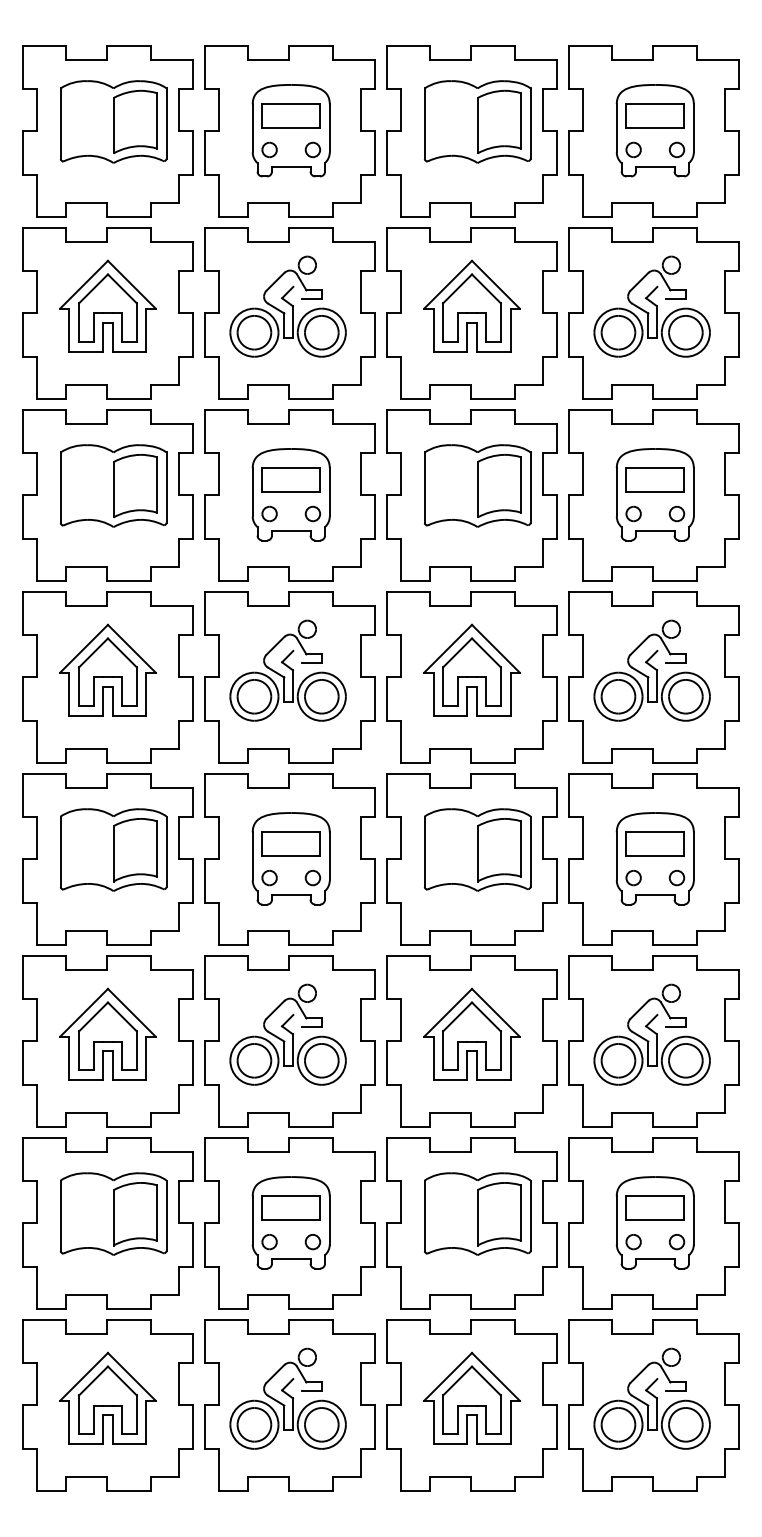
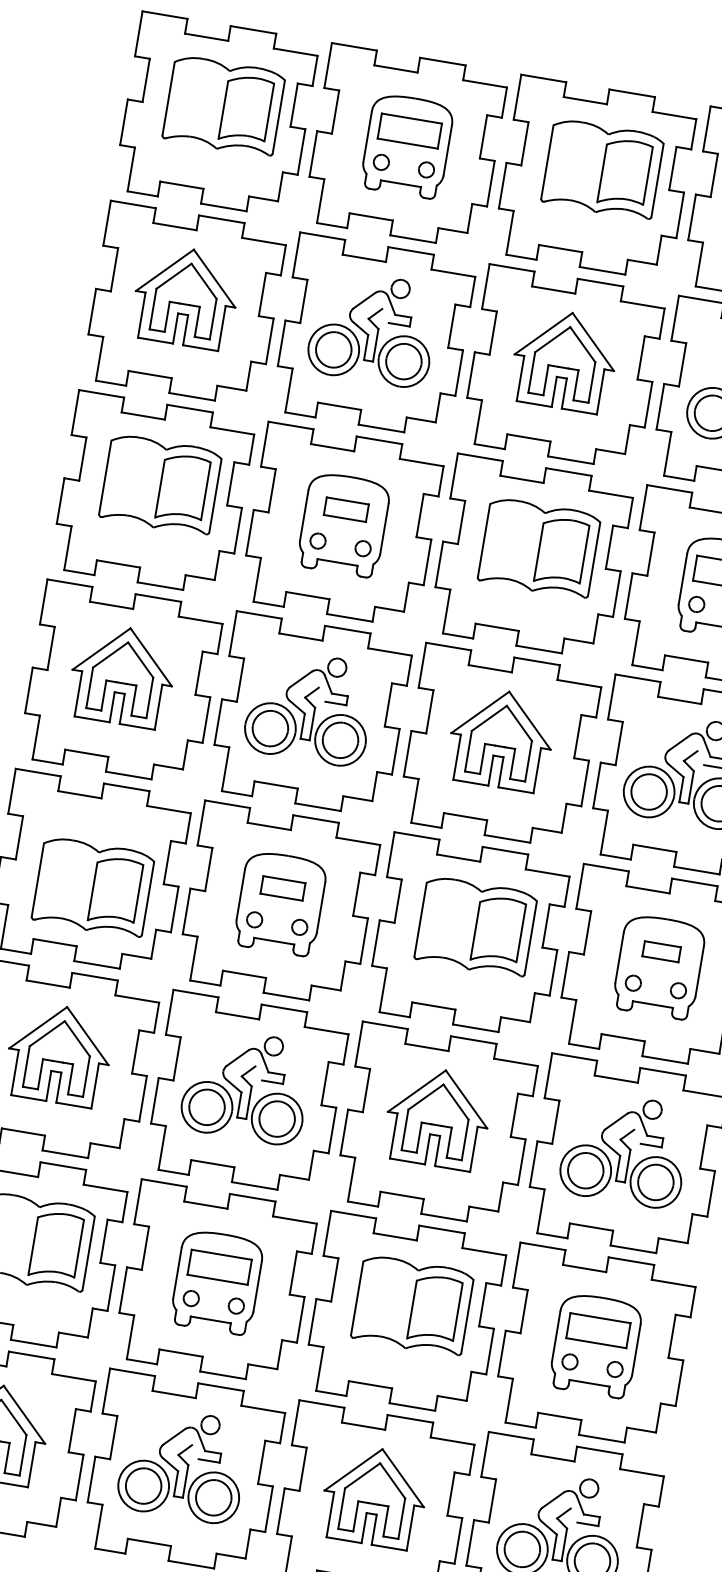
part: (290, 479) -> (345, 508), size x0.7
part: (290, 843) -> (282, 887), size x0.7
part: (654, 843) -> (661, 950), size x0.6
part: (113, 849) -> (93, 886), moved

